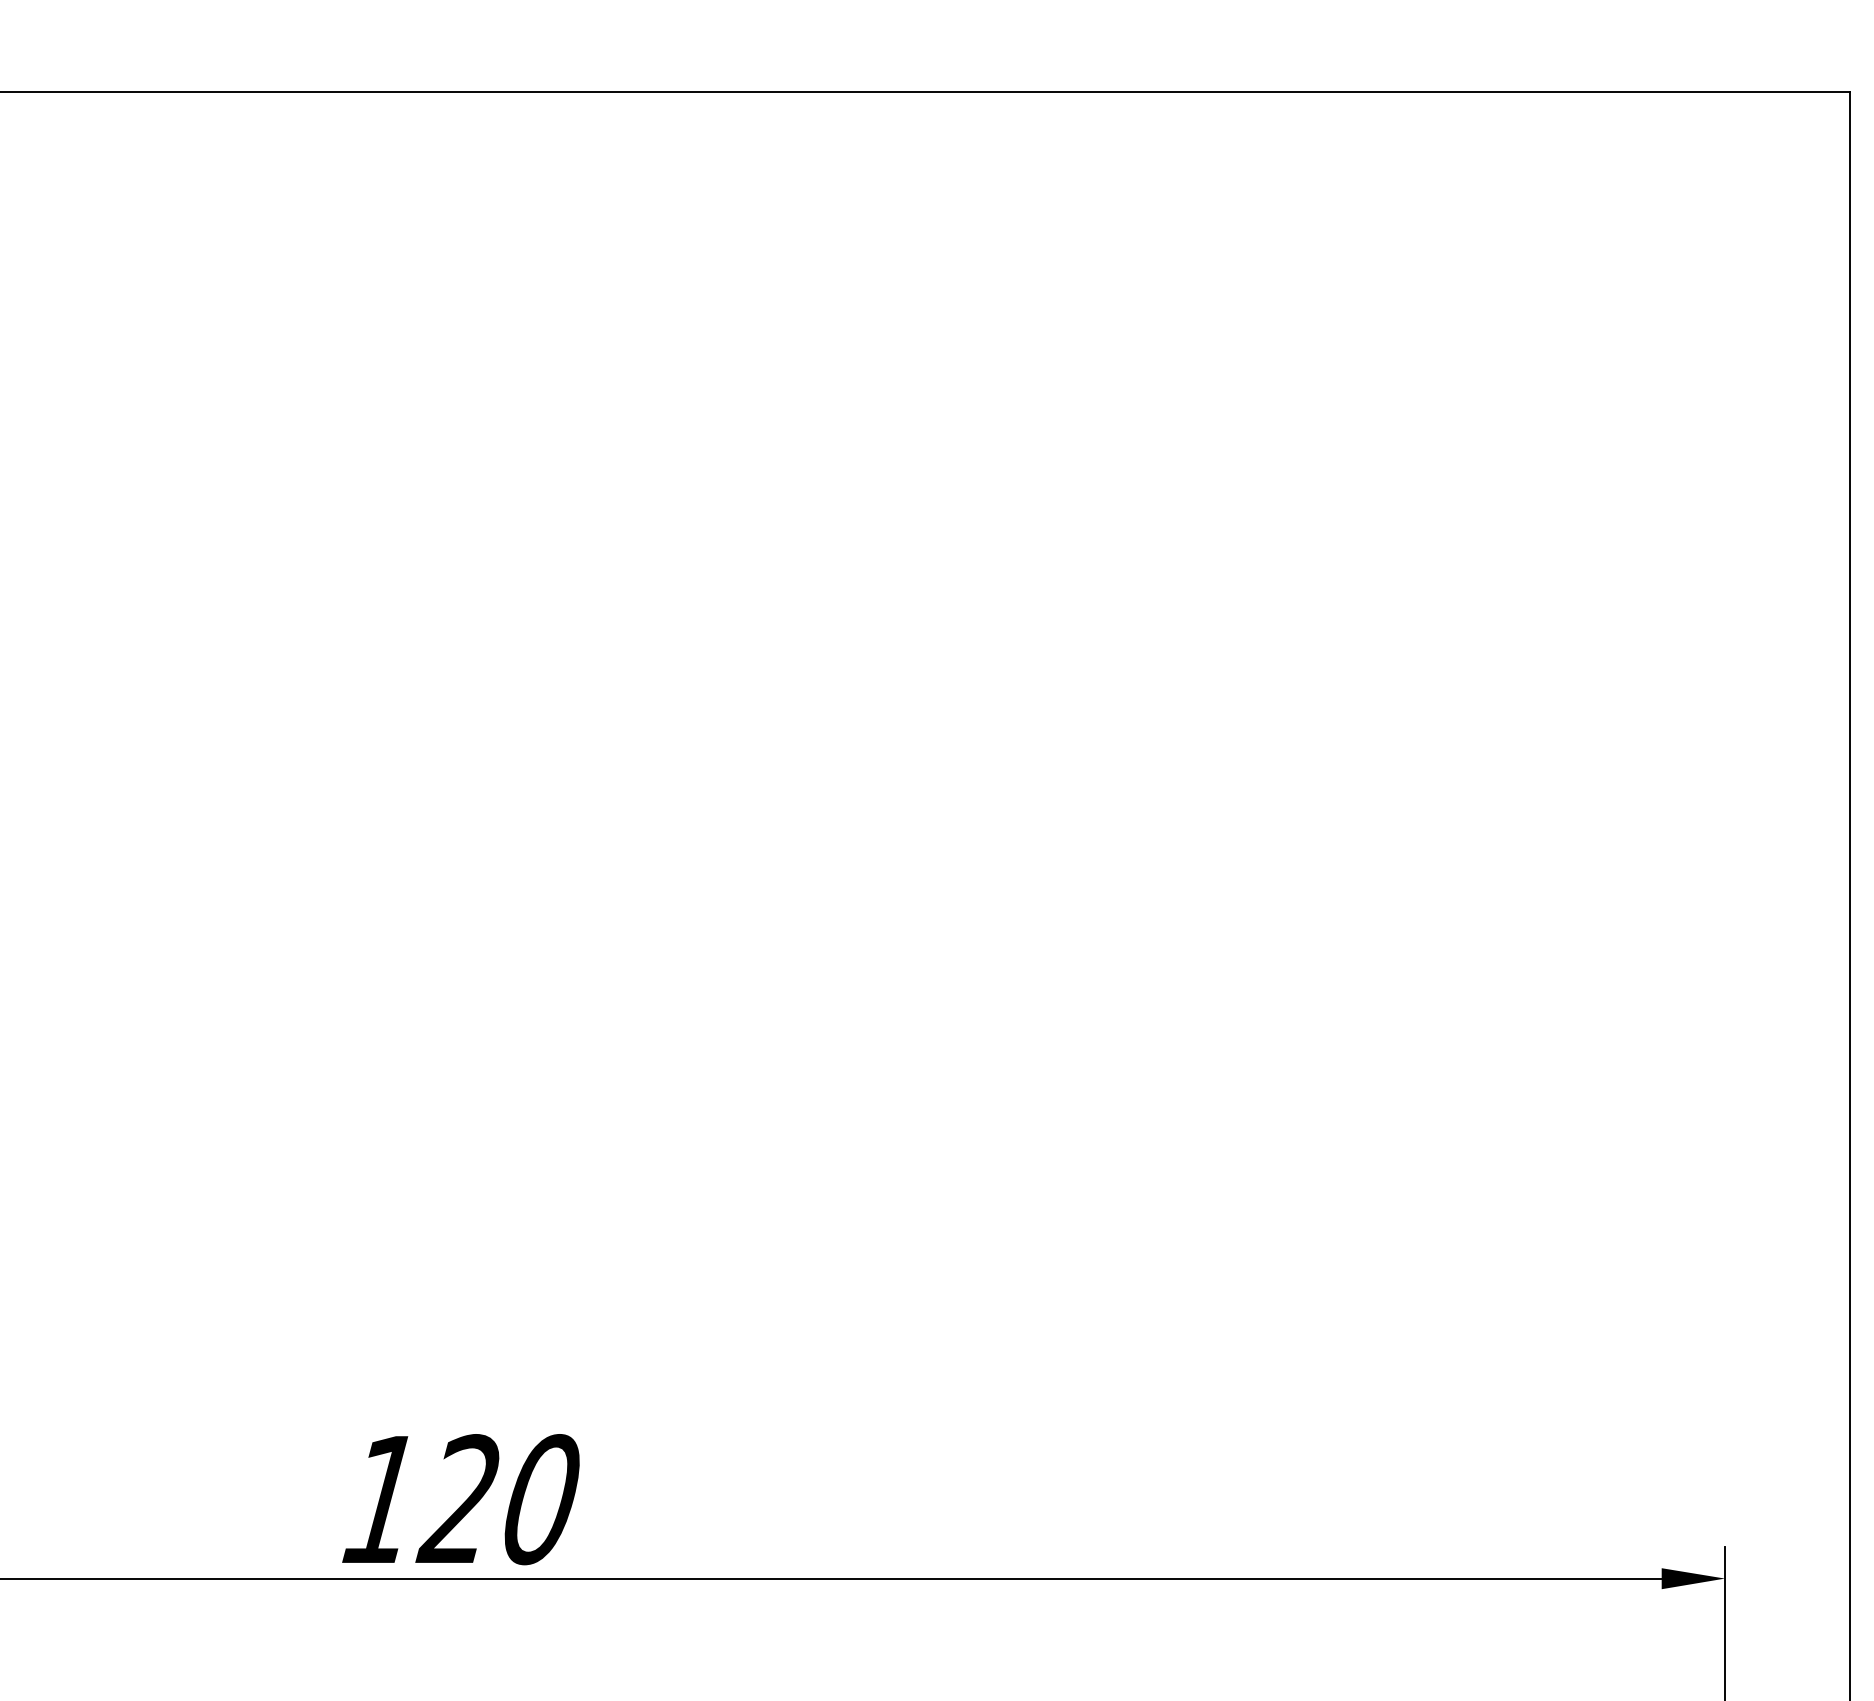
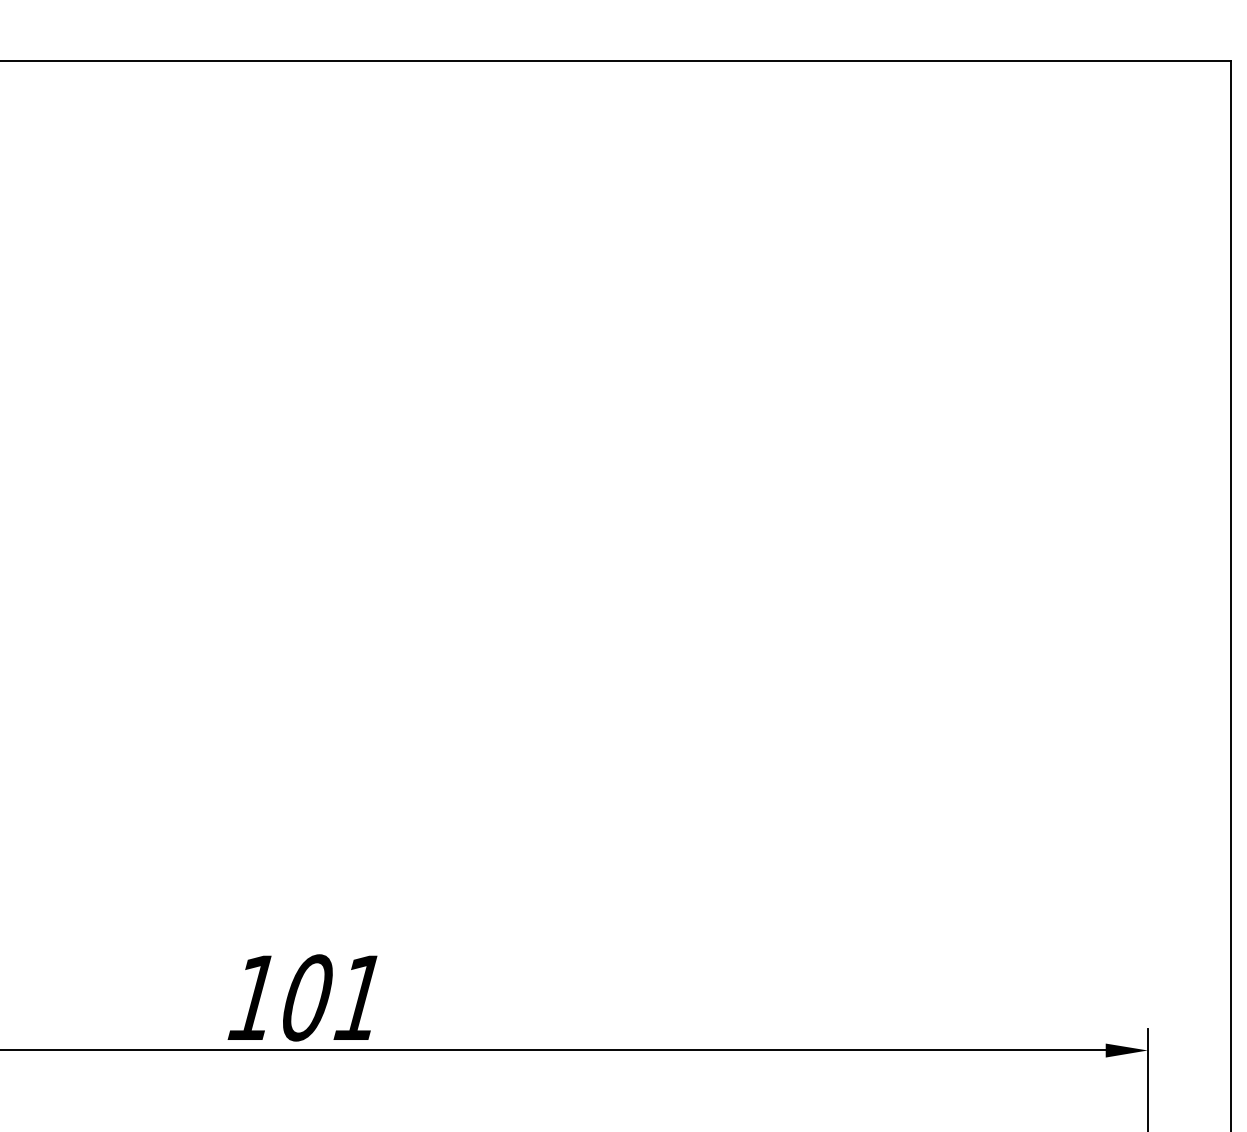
text: (496, 1498) -> (330, 997), 120 -> 101

